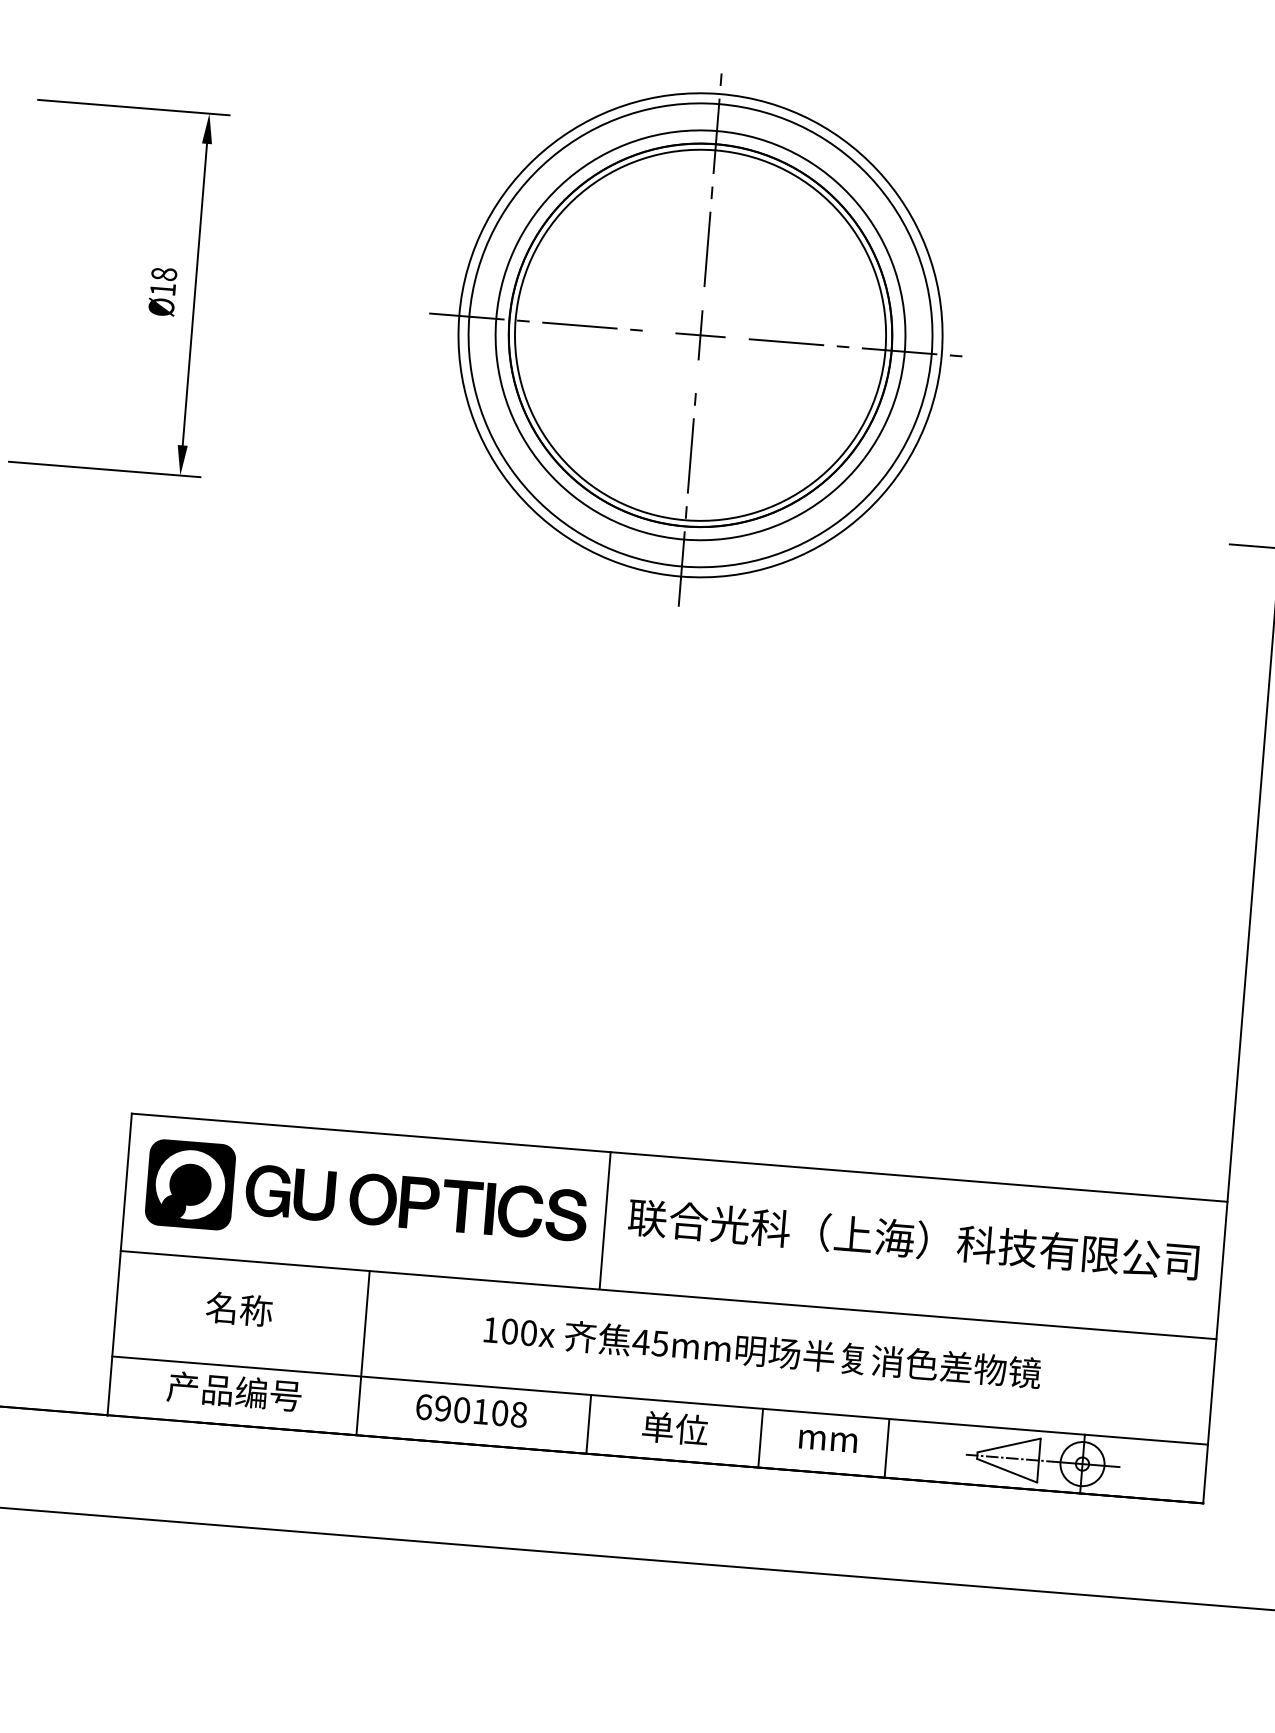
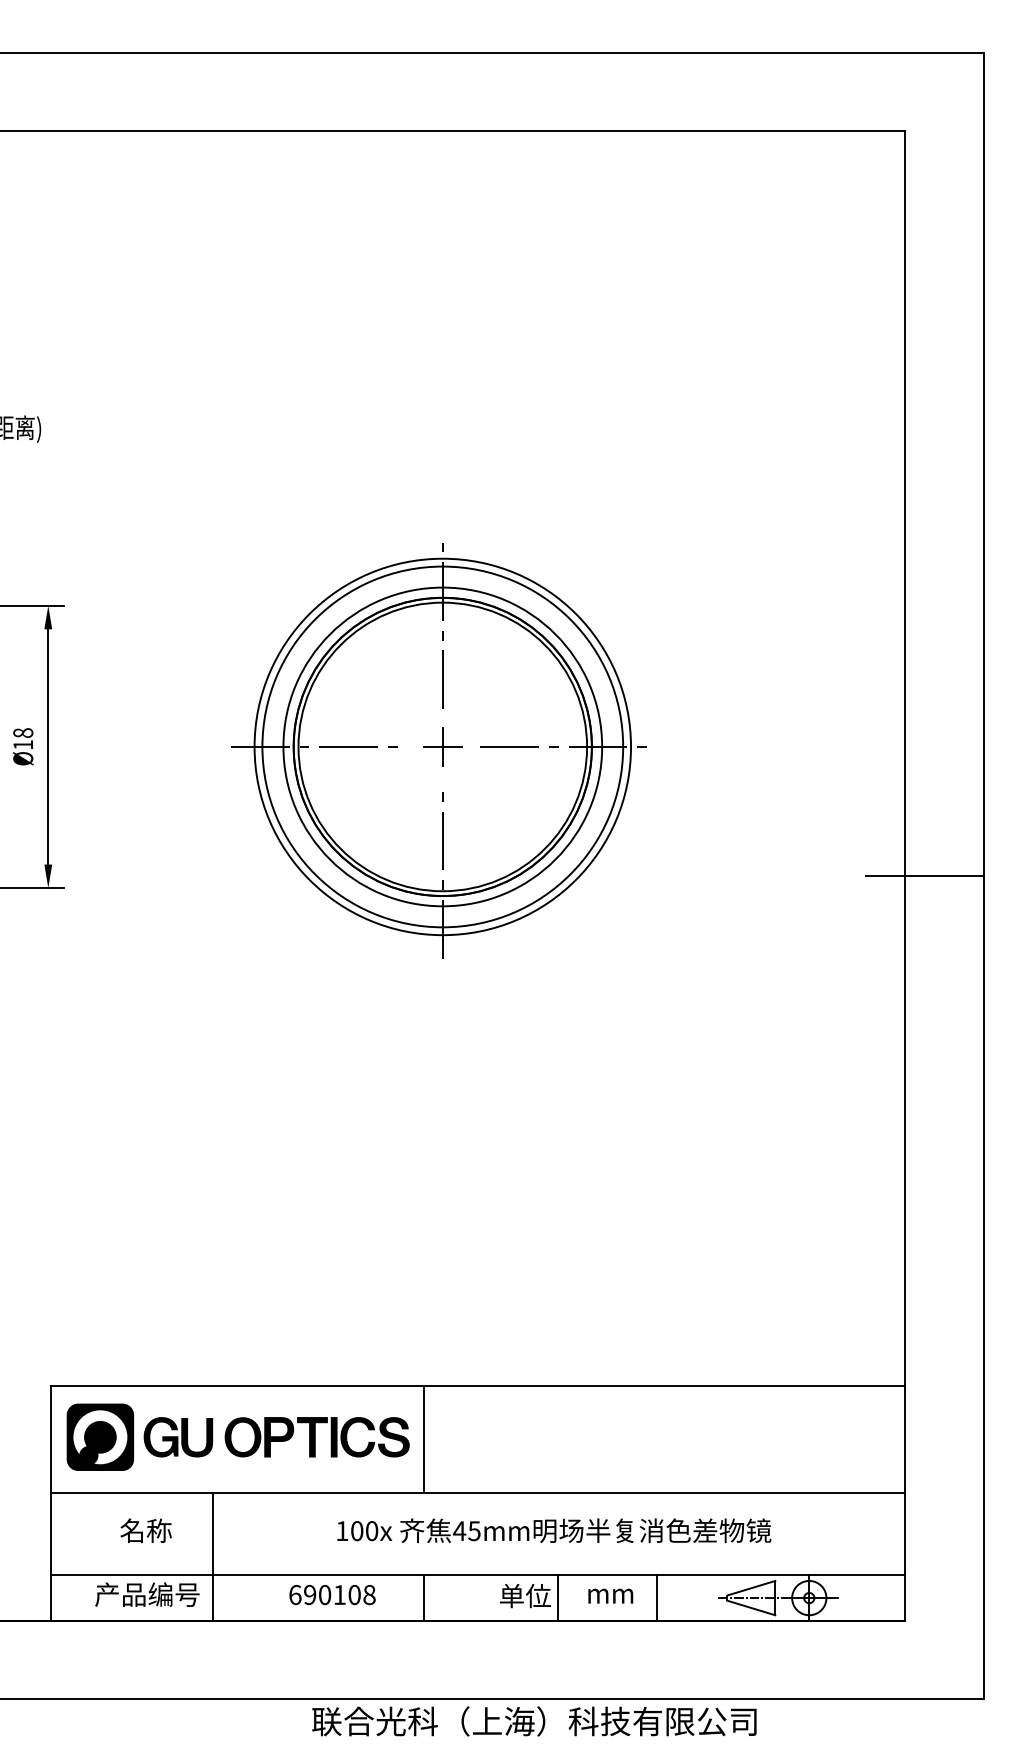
text: (913, 1239) -> (534, 1721), moved
line: (362, 1352) -> (212, 1556), moved
text: (675, 1429) -> (525, 1596), moved

